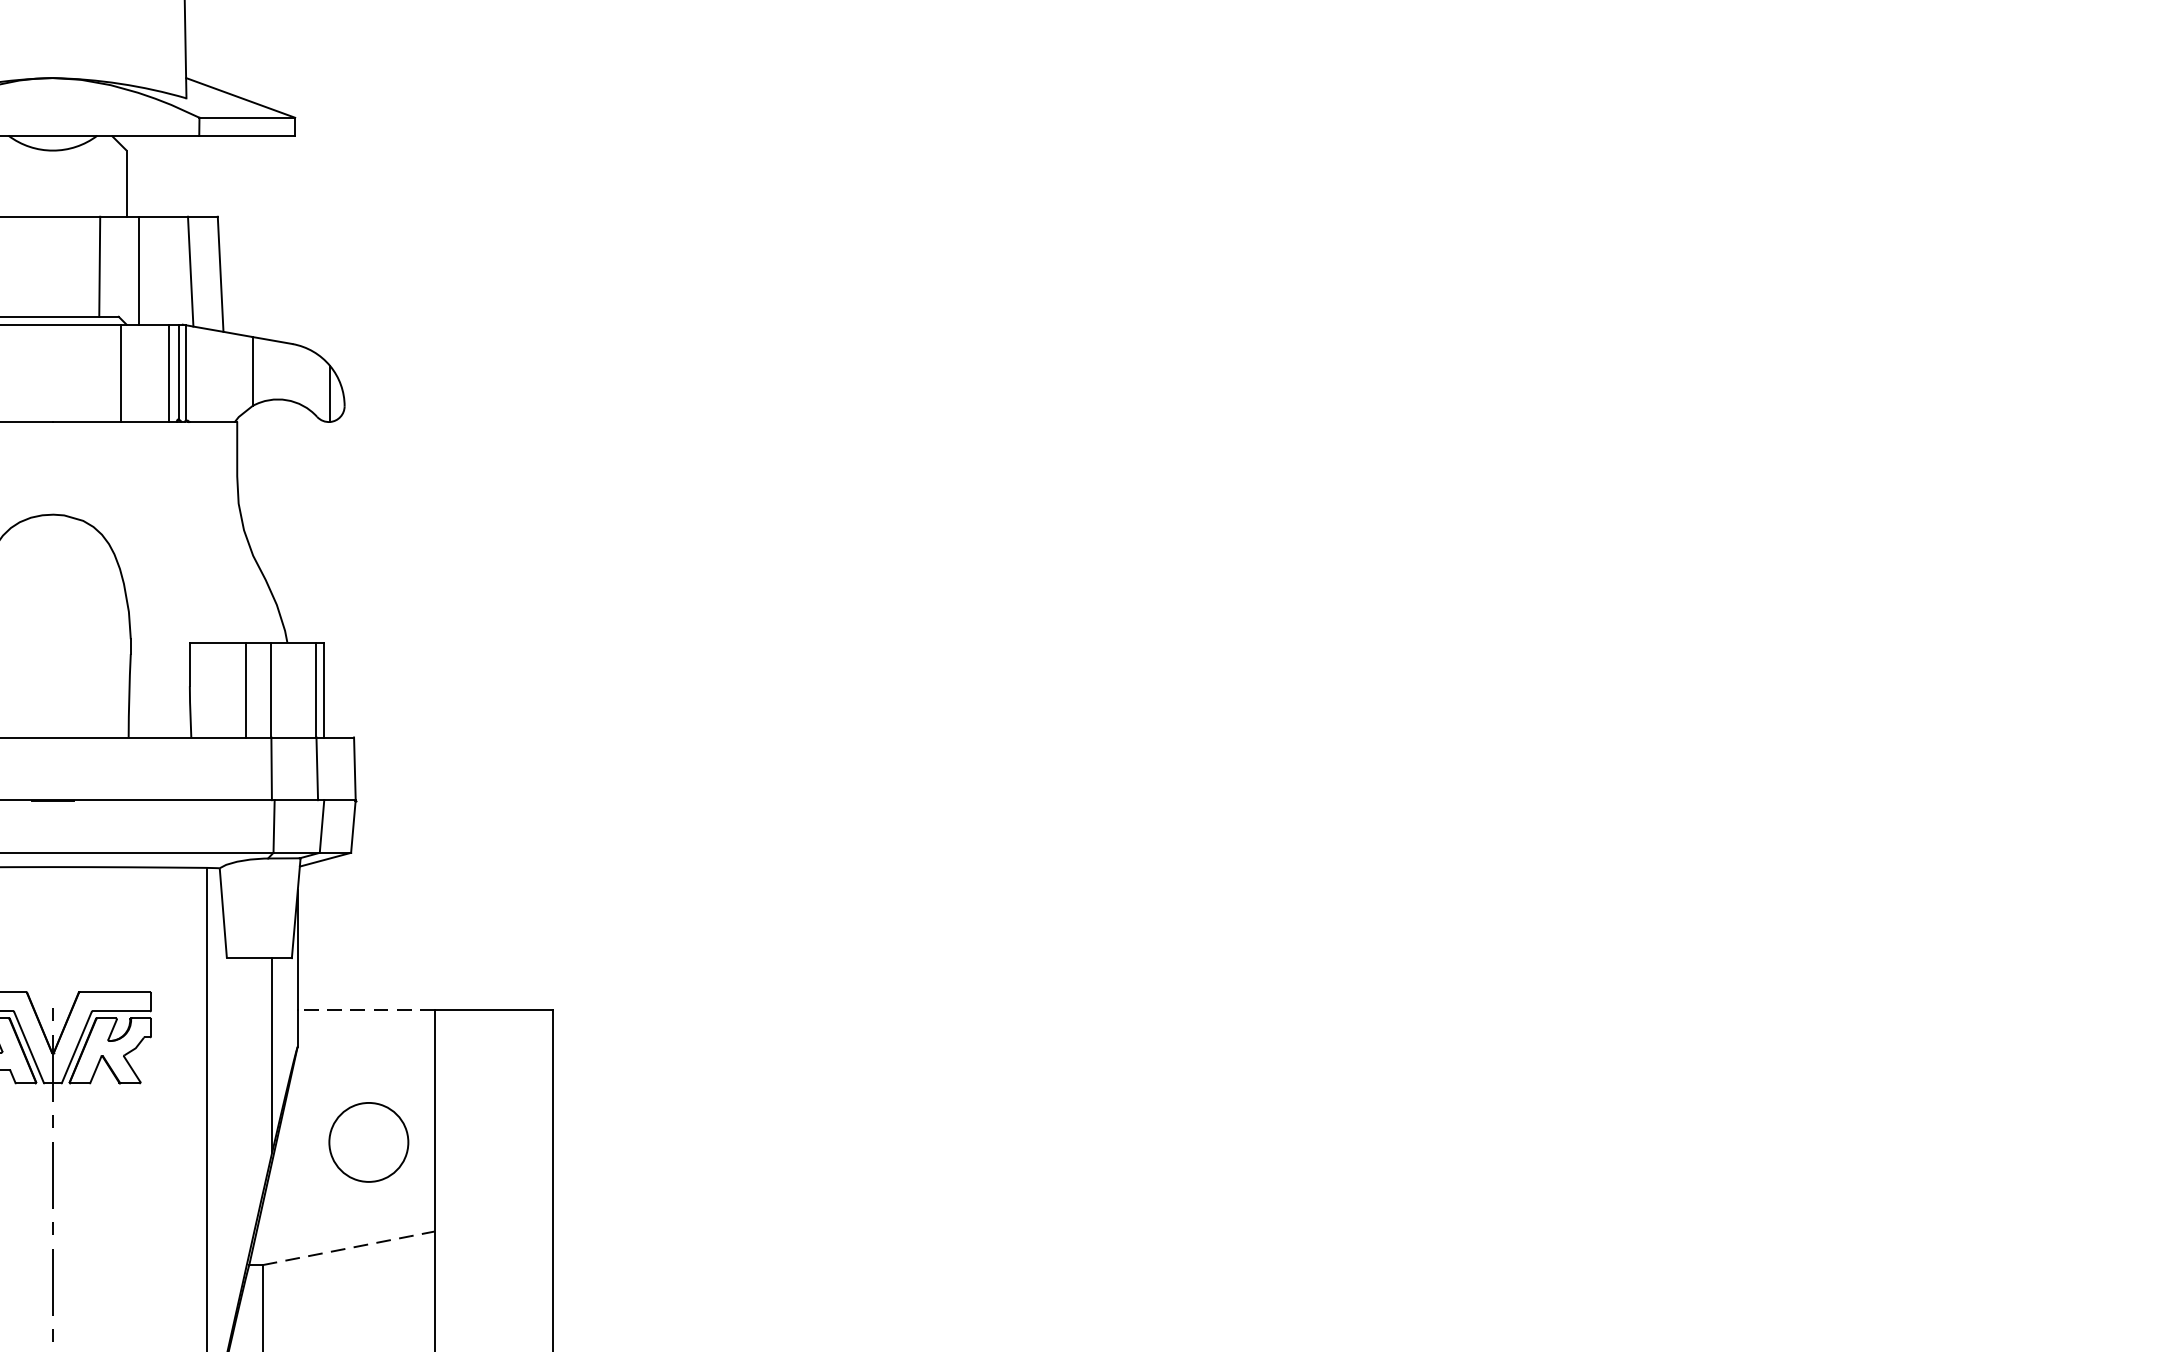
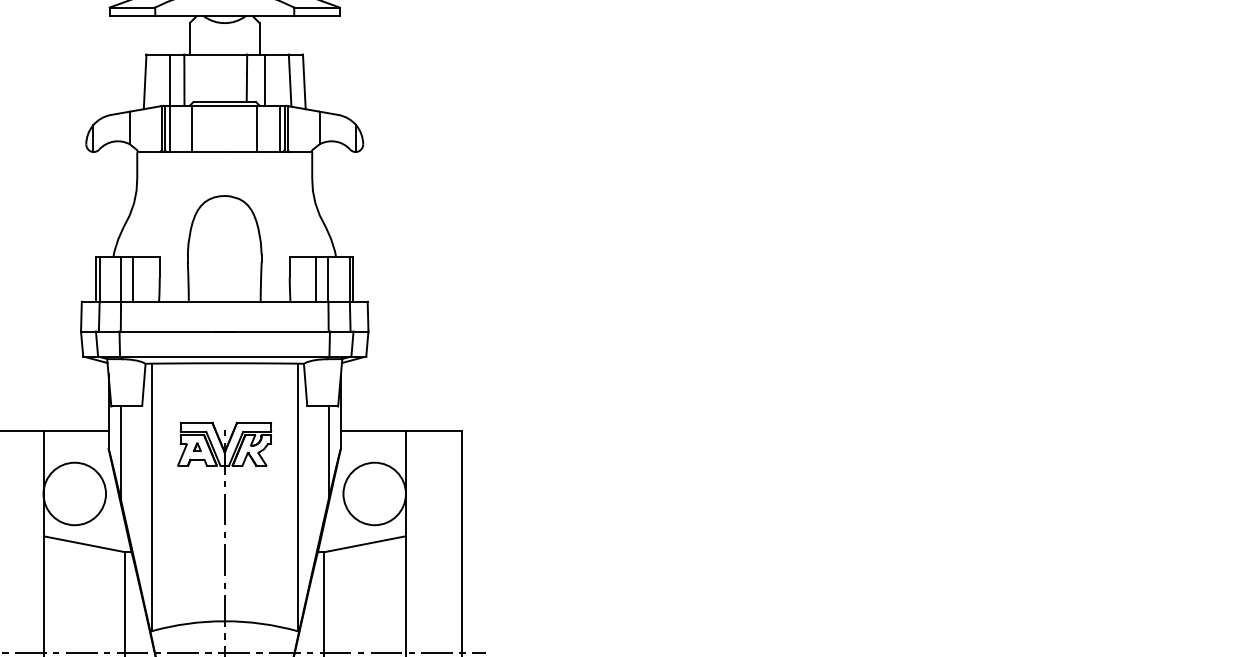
line: (366, 1008) -> (373, 430), dashed -> solid
circle: (368, 1141) -> (374, 493), size x1.67
line: (351, 1246) -> (366, 543), dashed -> solid

